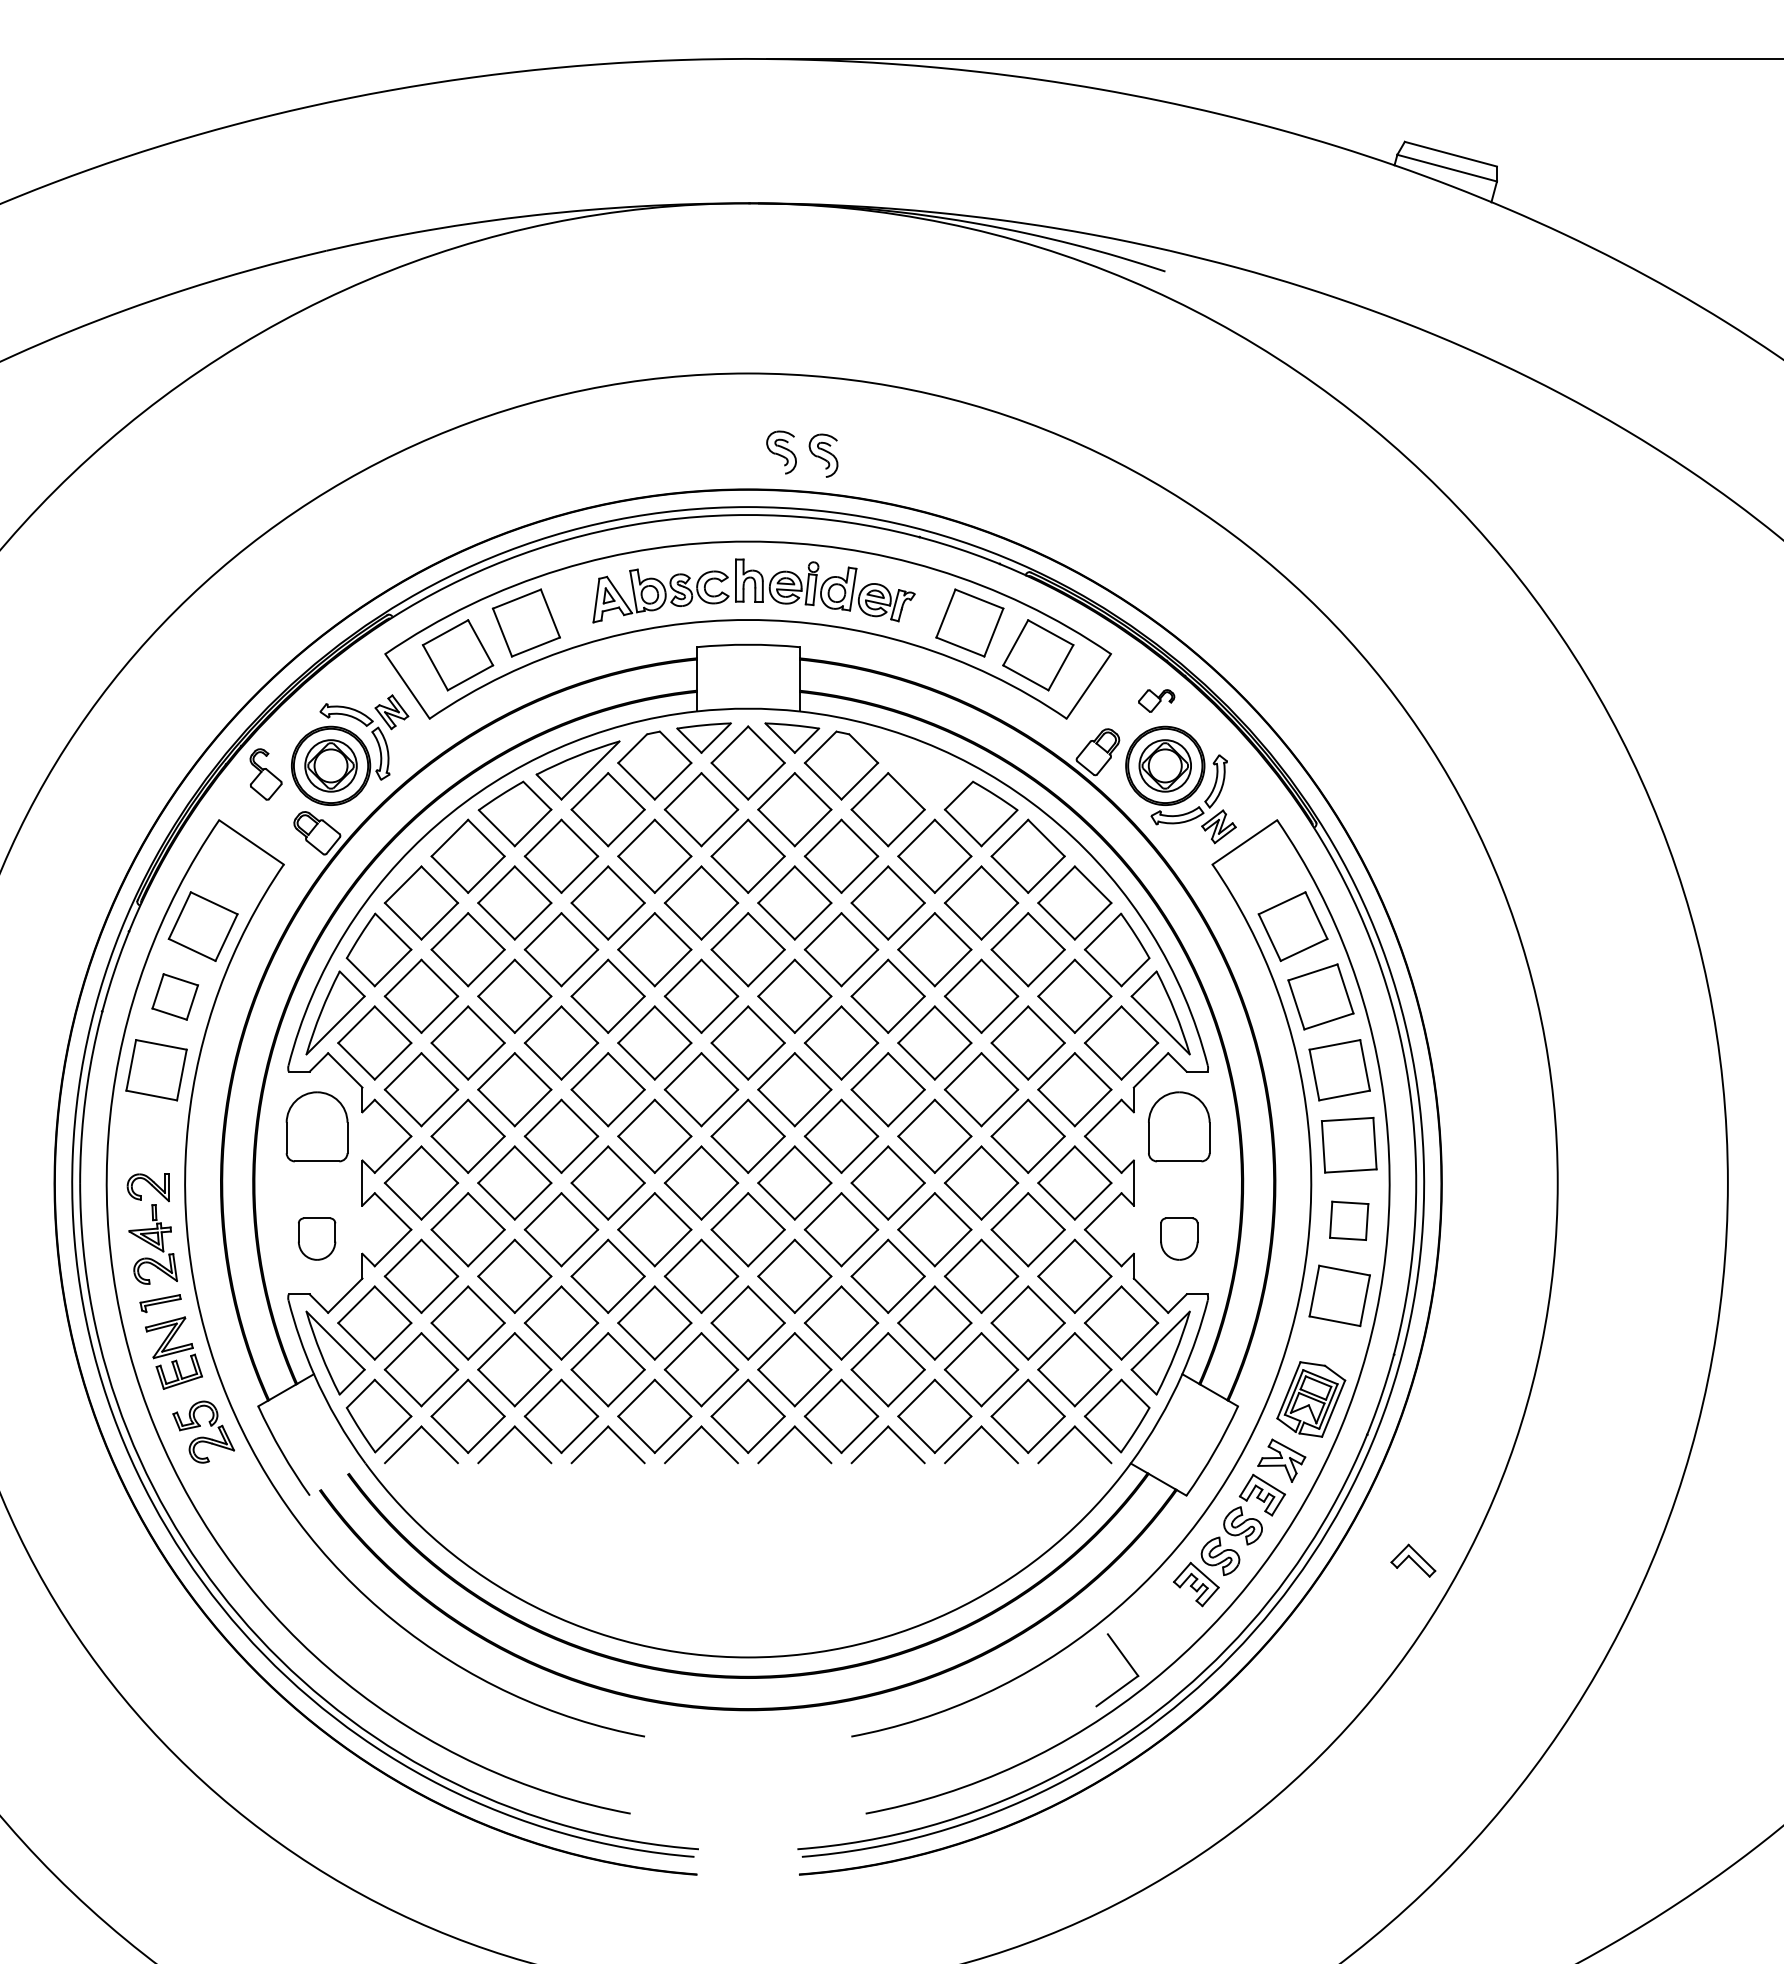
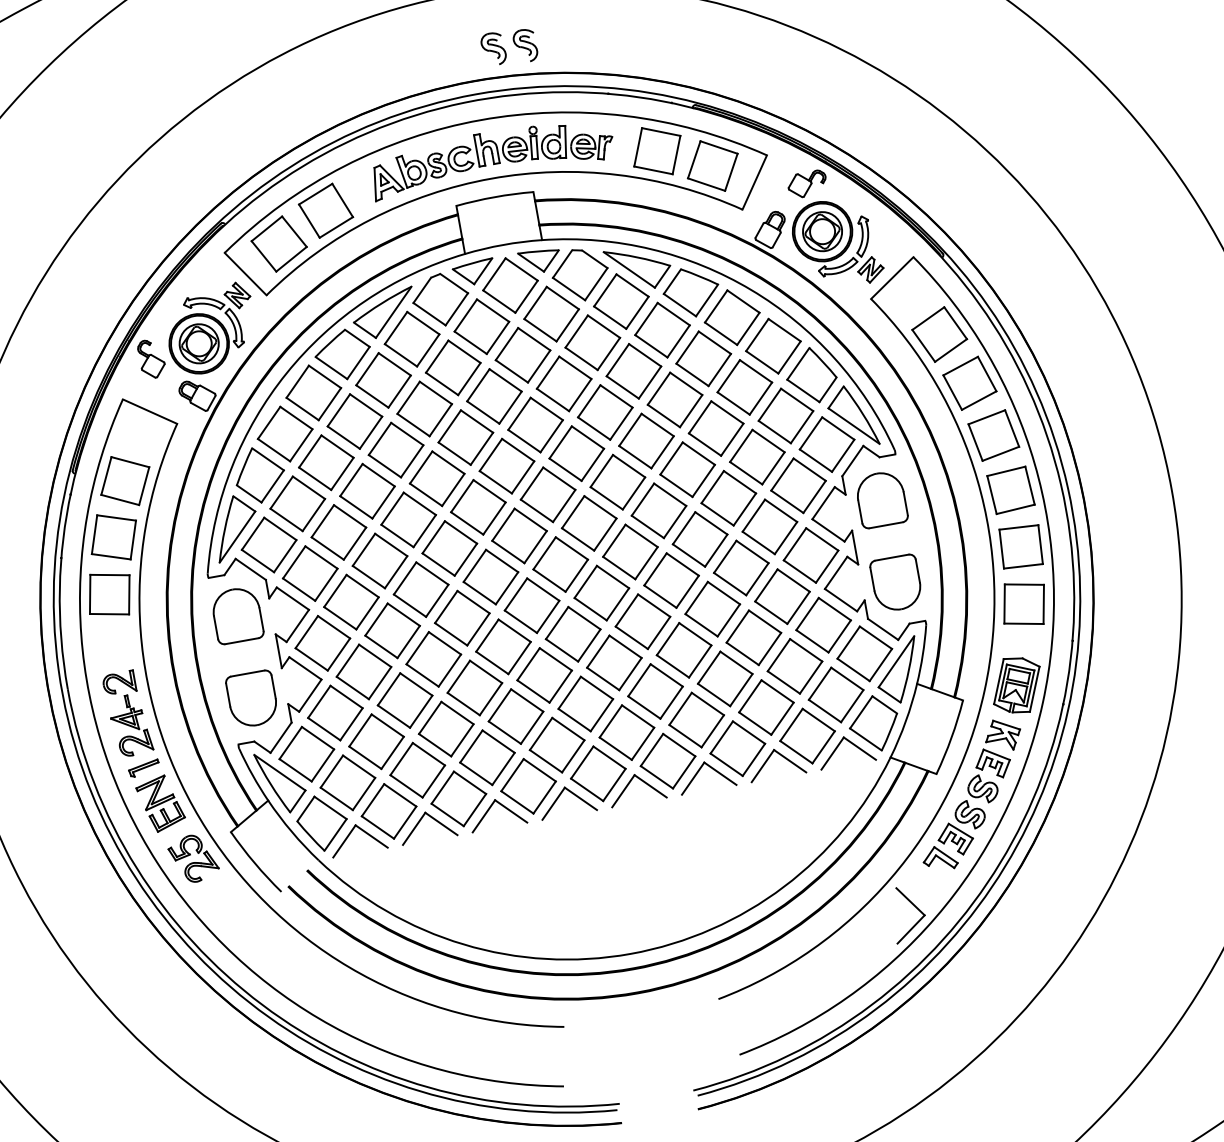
part: (1156, 700) -> (807, 183), size x1.43
part: (917, 770) -> (638, 268), added
part: (174, 996) -> (113, 537), size x1.43
part: (1348, 1220) -> (1020, 546), size x1.43
part: (316, 1238) -> (251, 698), size x1.67
part: (1179, 1238) -> (896, 582), size x1.67
part: (1413, 1560) -> (940, 858), moved

